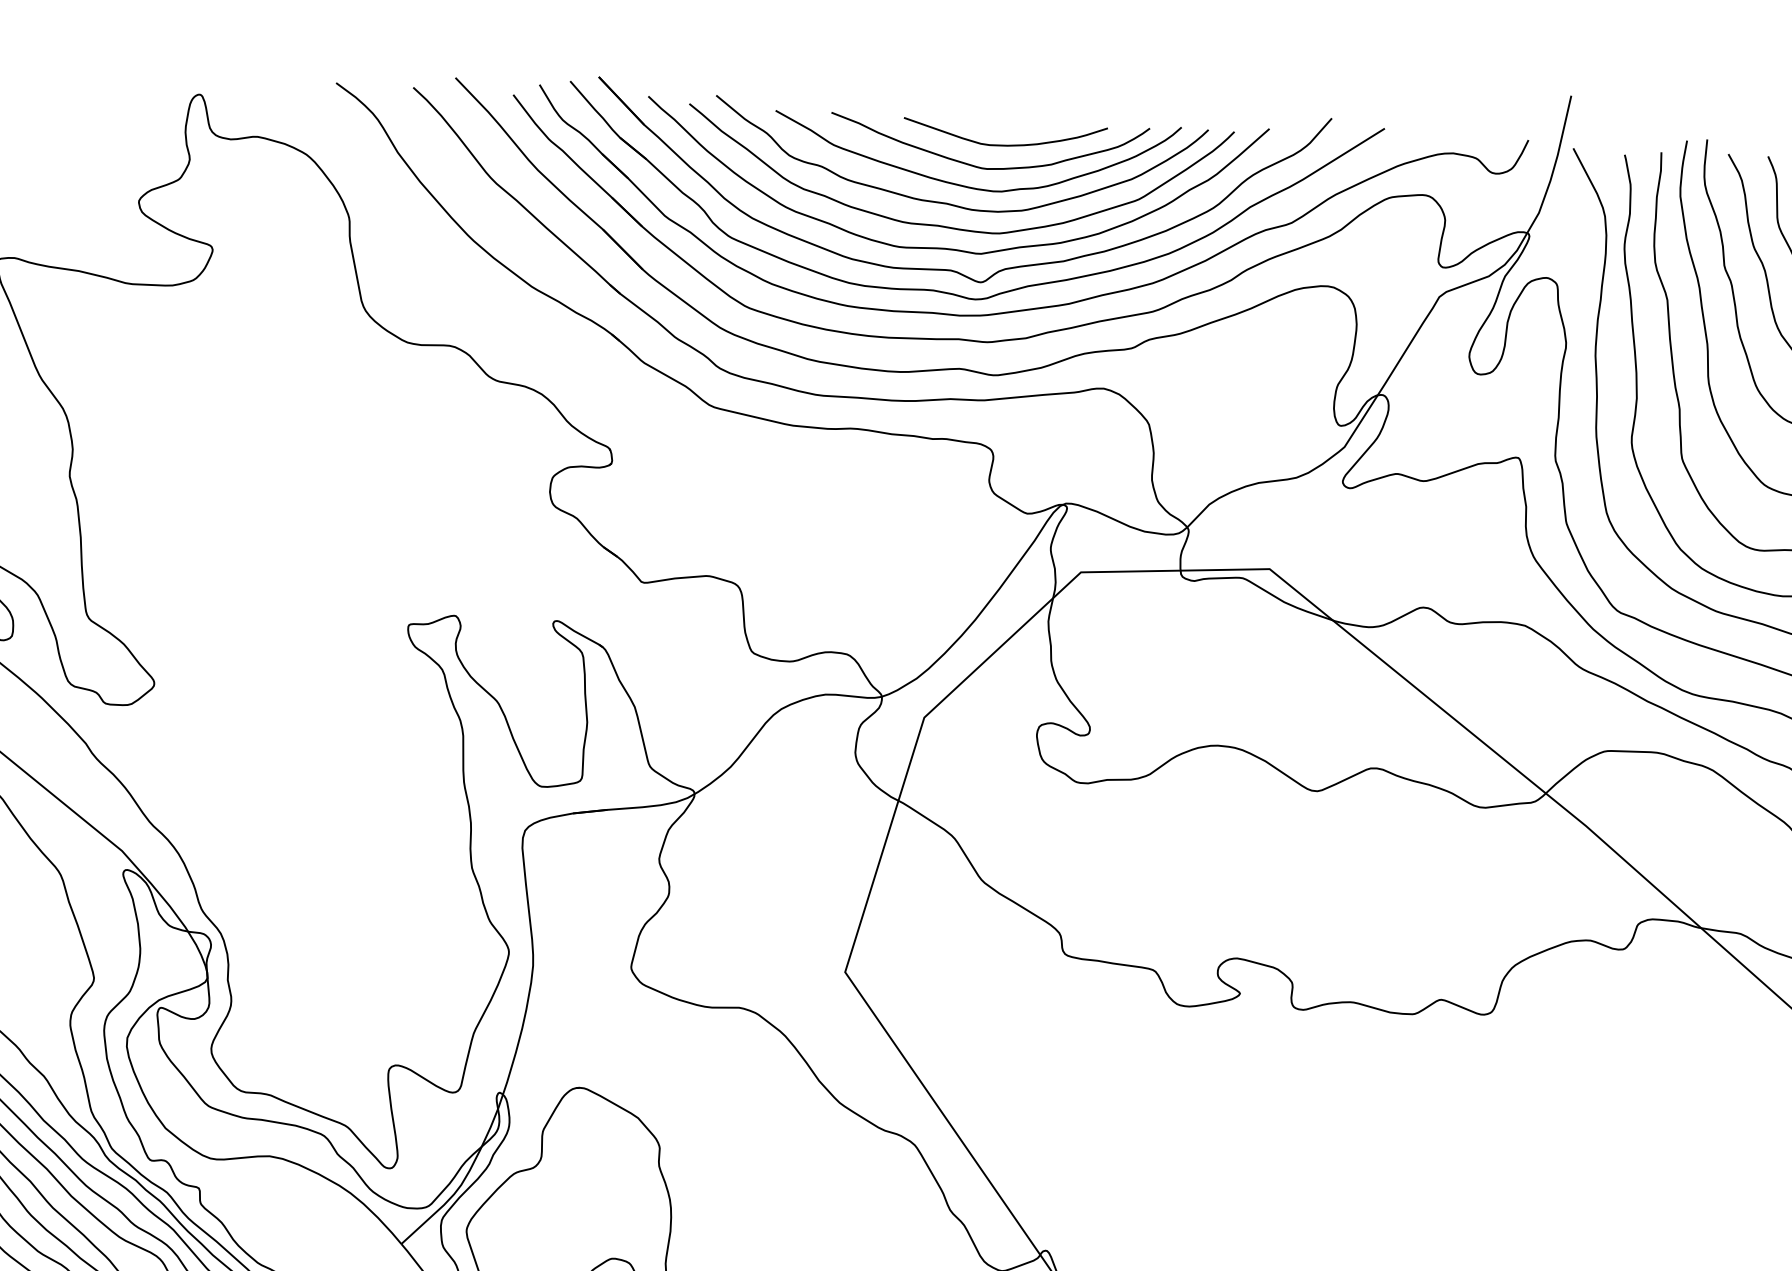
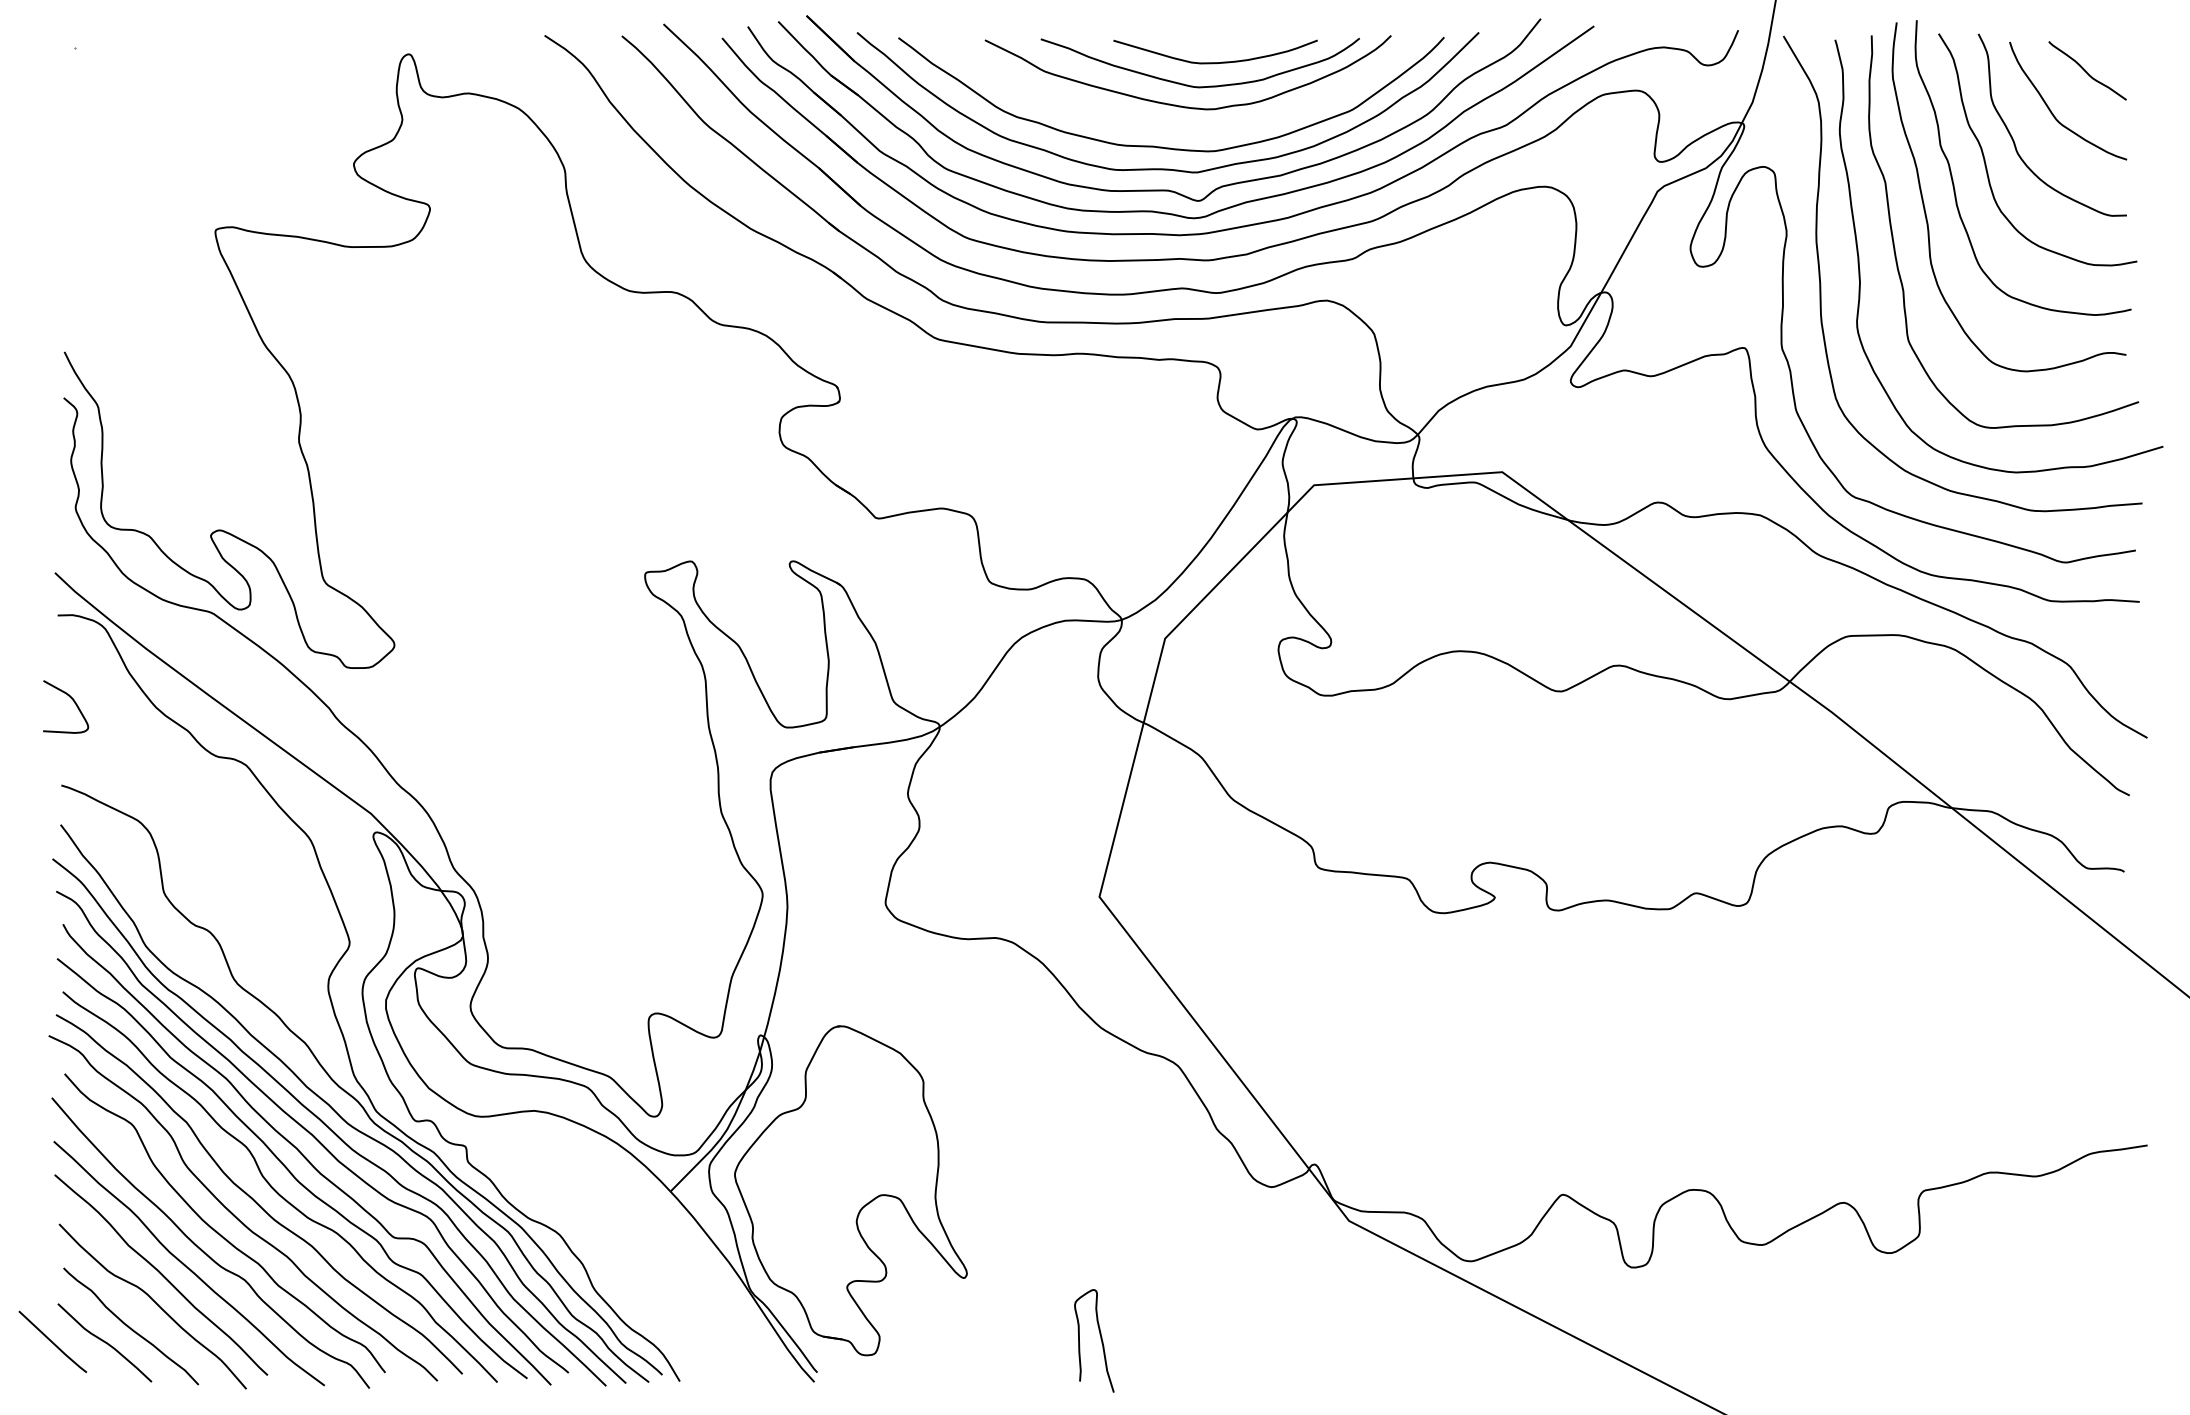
curve: (949, 203) -> (1163, 123), removed

